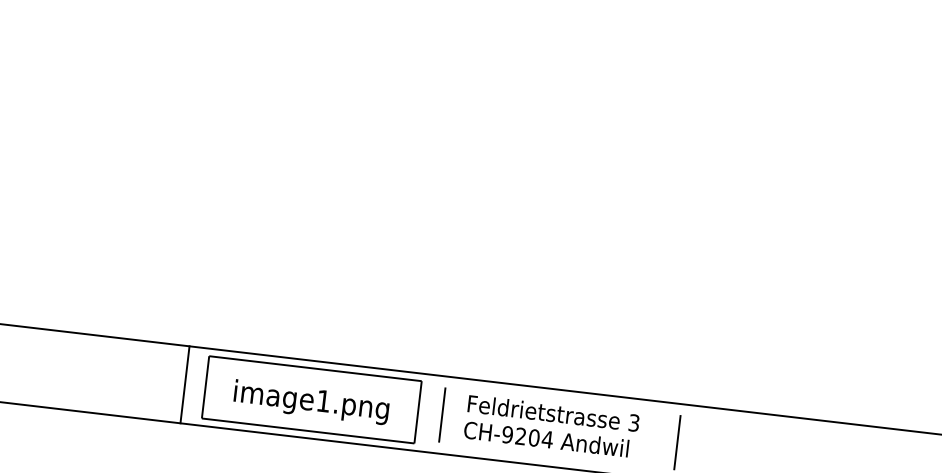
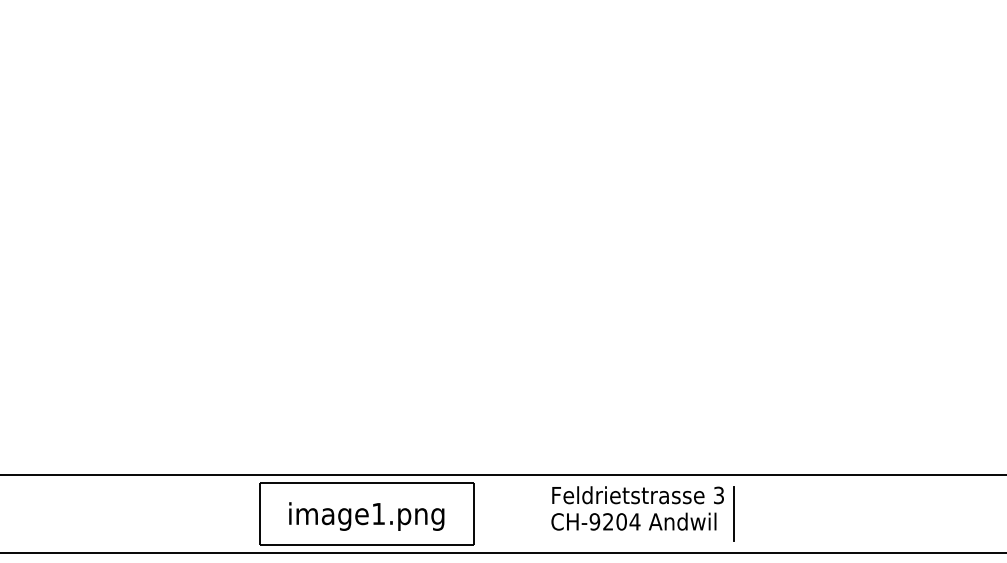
line: (185, 384) -> (239, 513), removed
line: (442, 414) -> (497, 513), removed
text: (551, 426) -> (637, 508), moved

